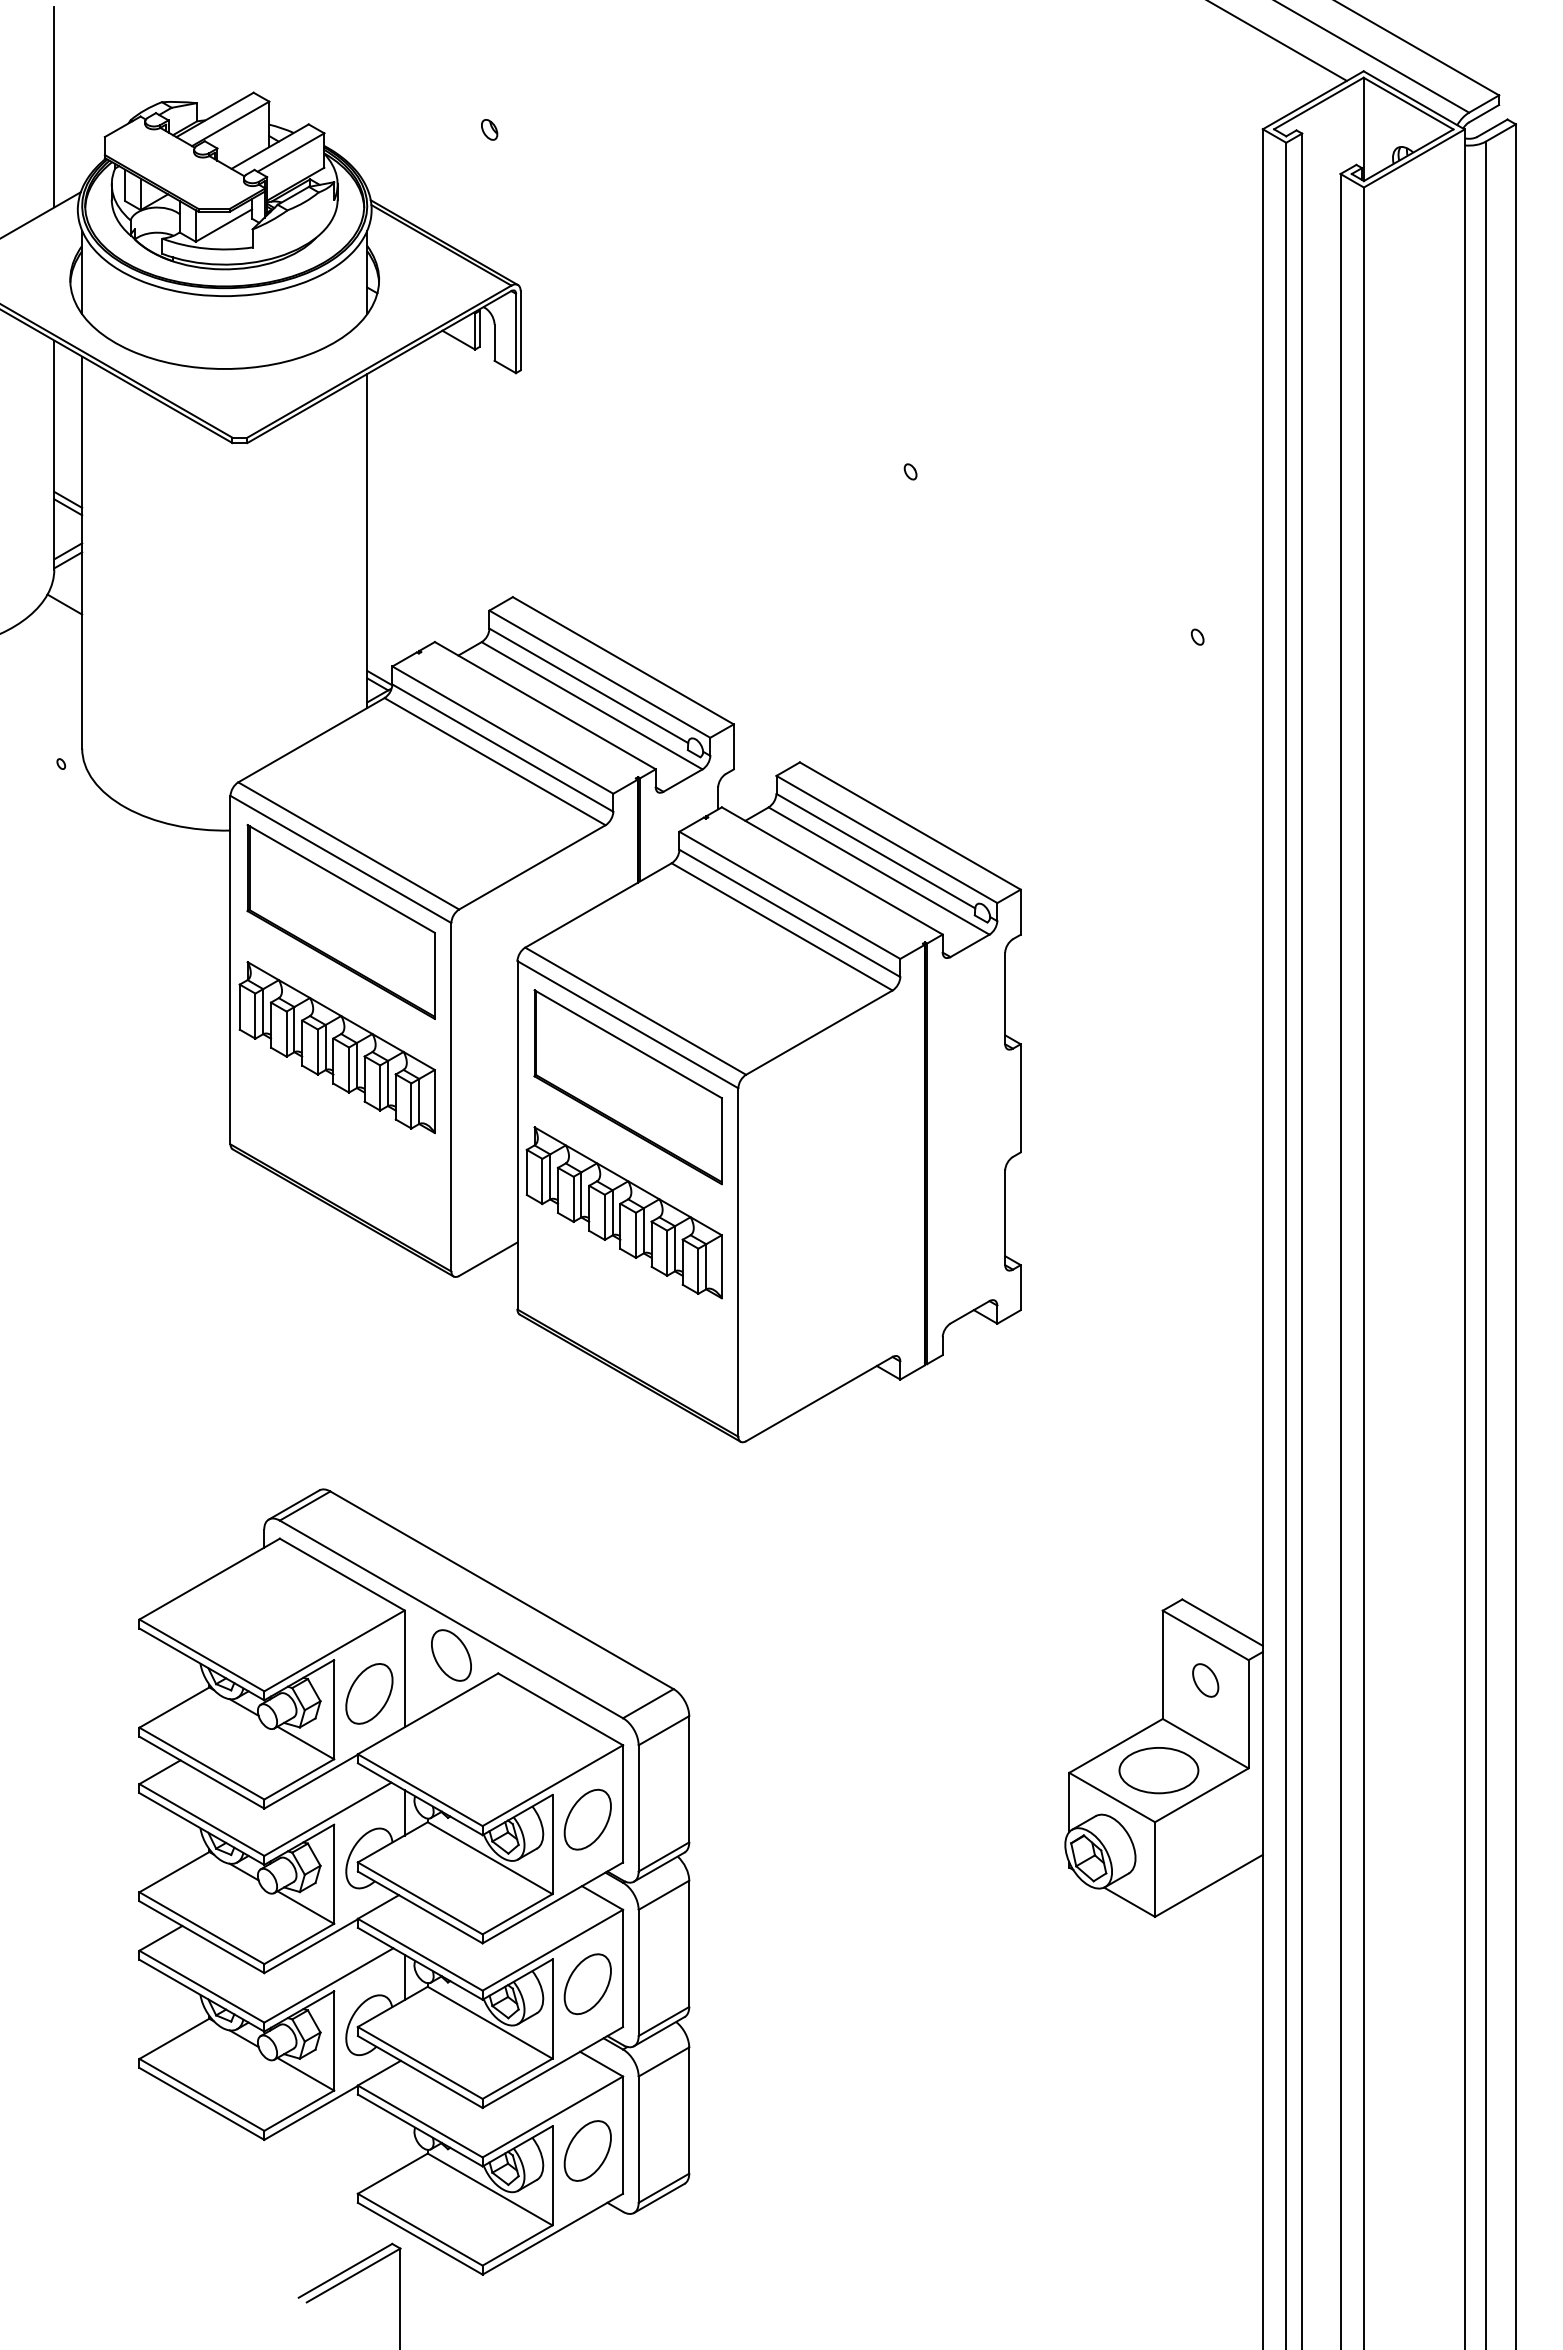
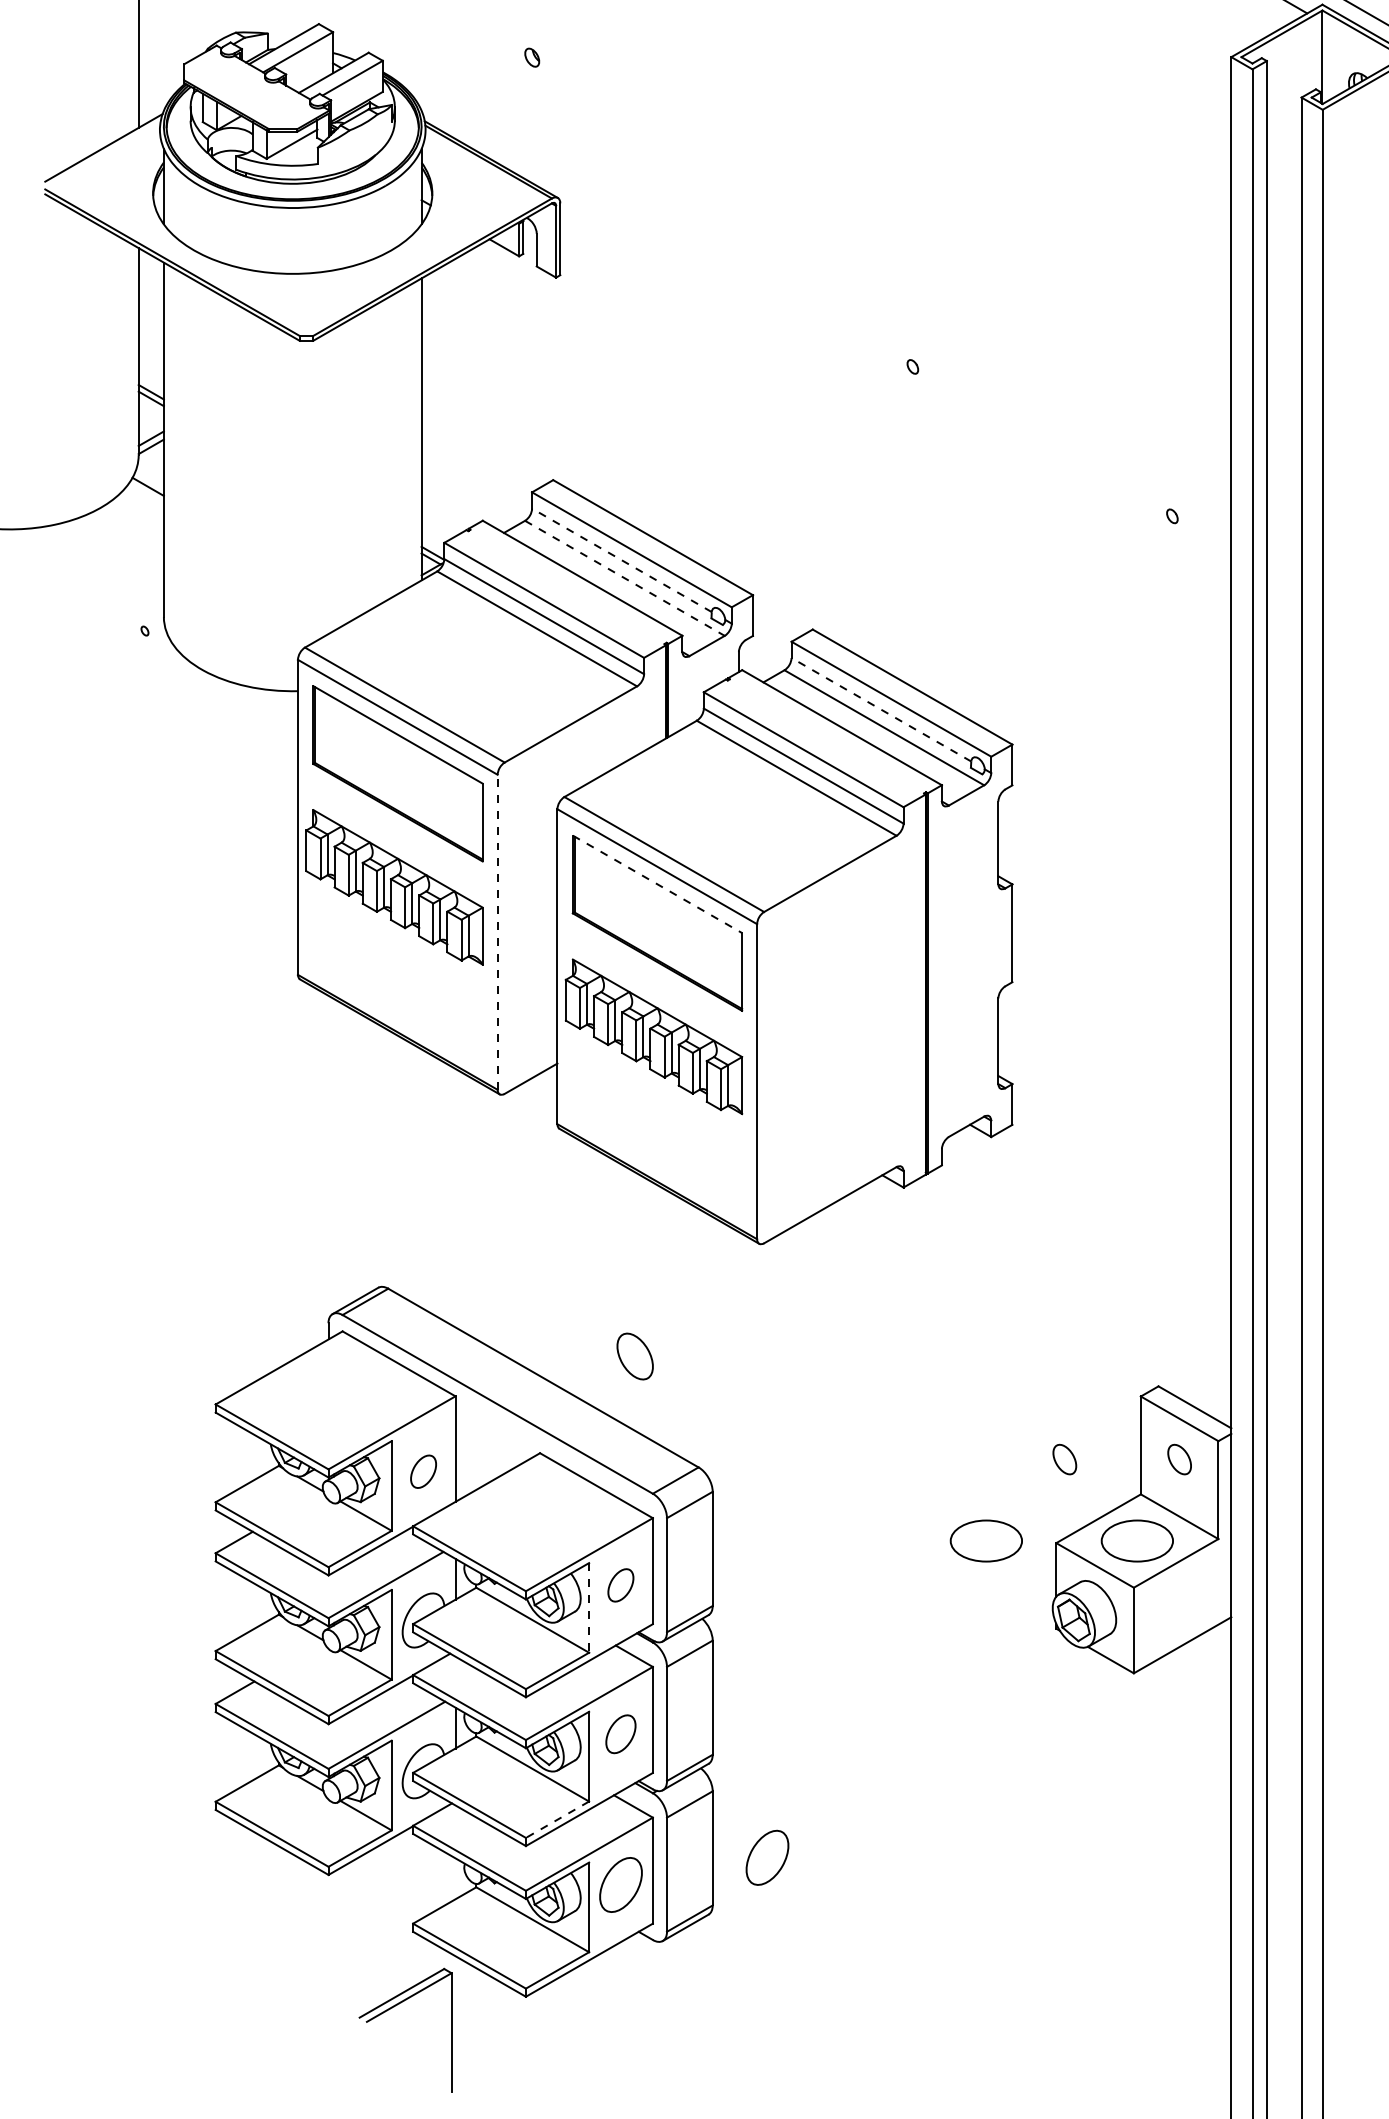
line: (588, 685) -> (621, 560), solid -> dashed
line: (592, 706) -> (625, 579), solid -> dashed
line: (875, 851) -> (881, 710), solid -> dashed
line: (628, 1044) -> (657, 884), solid -> dashed
line: (451, 1096) -> (497, 931), solid -> dashed
part: (451, 1655) -> (635, 1356), moved
part: (1078, 1680) -> (1064, 1459), added
part: (369, 1693) -> (423, 1471), size x0.6
part: (991, 1770) -> (985, 1540), added
part: (587, 1819) -> (620, 1585), size x0.6
line: (552, 1844) -> (589, 1607), solid -> dashed
part: (587, 1984) -> (620, 1734), size x0.7
line: (517, 2079) -> (557, 1820), solid -> dashed
part: (749, 2120) -> (767, 1857), added

